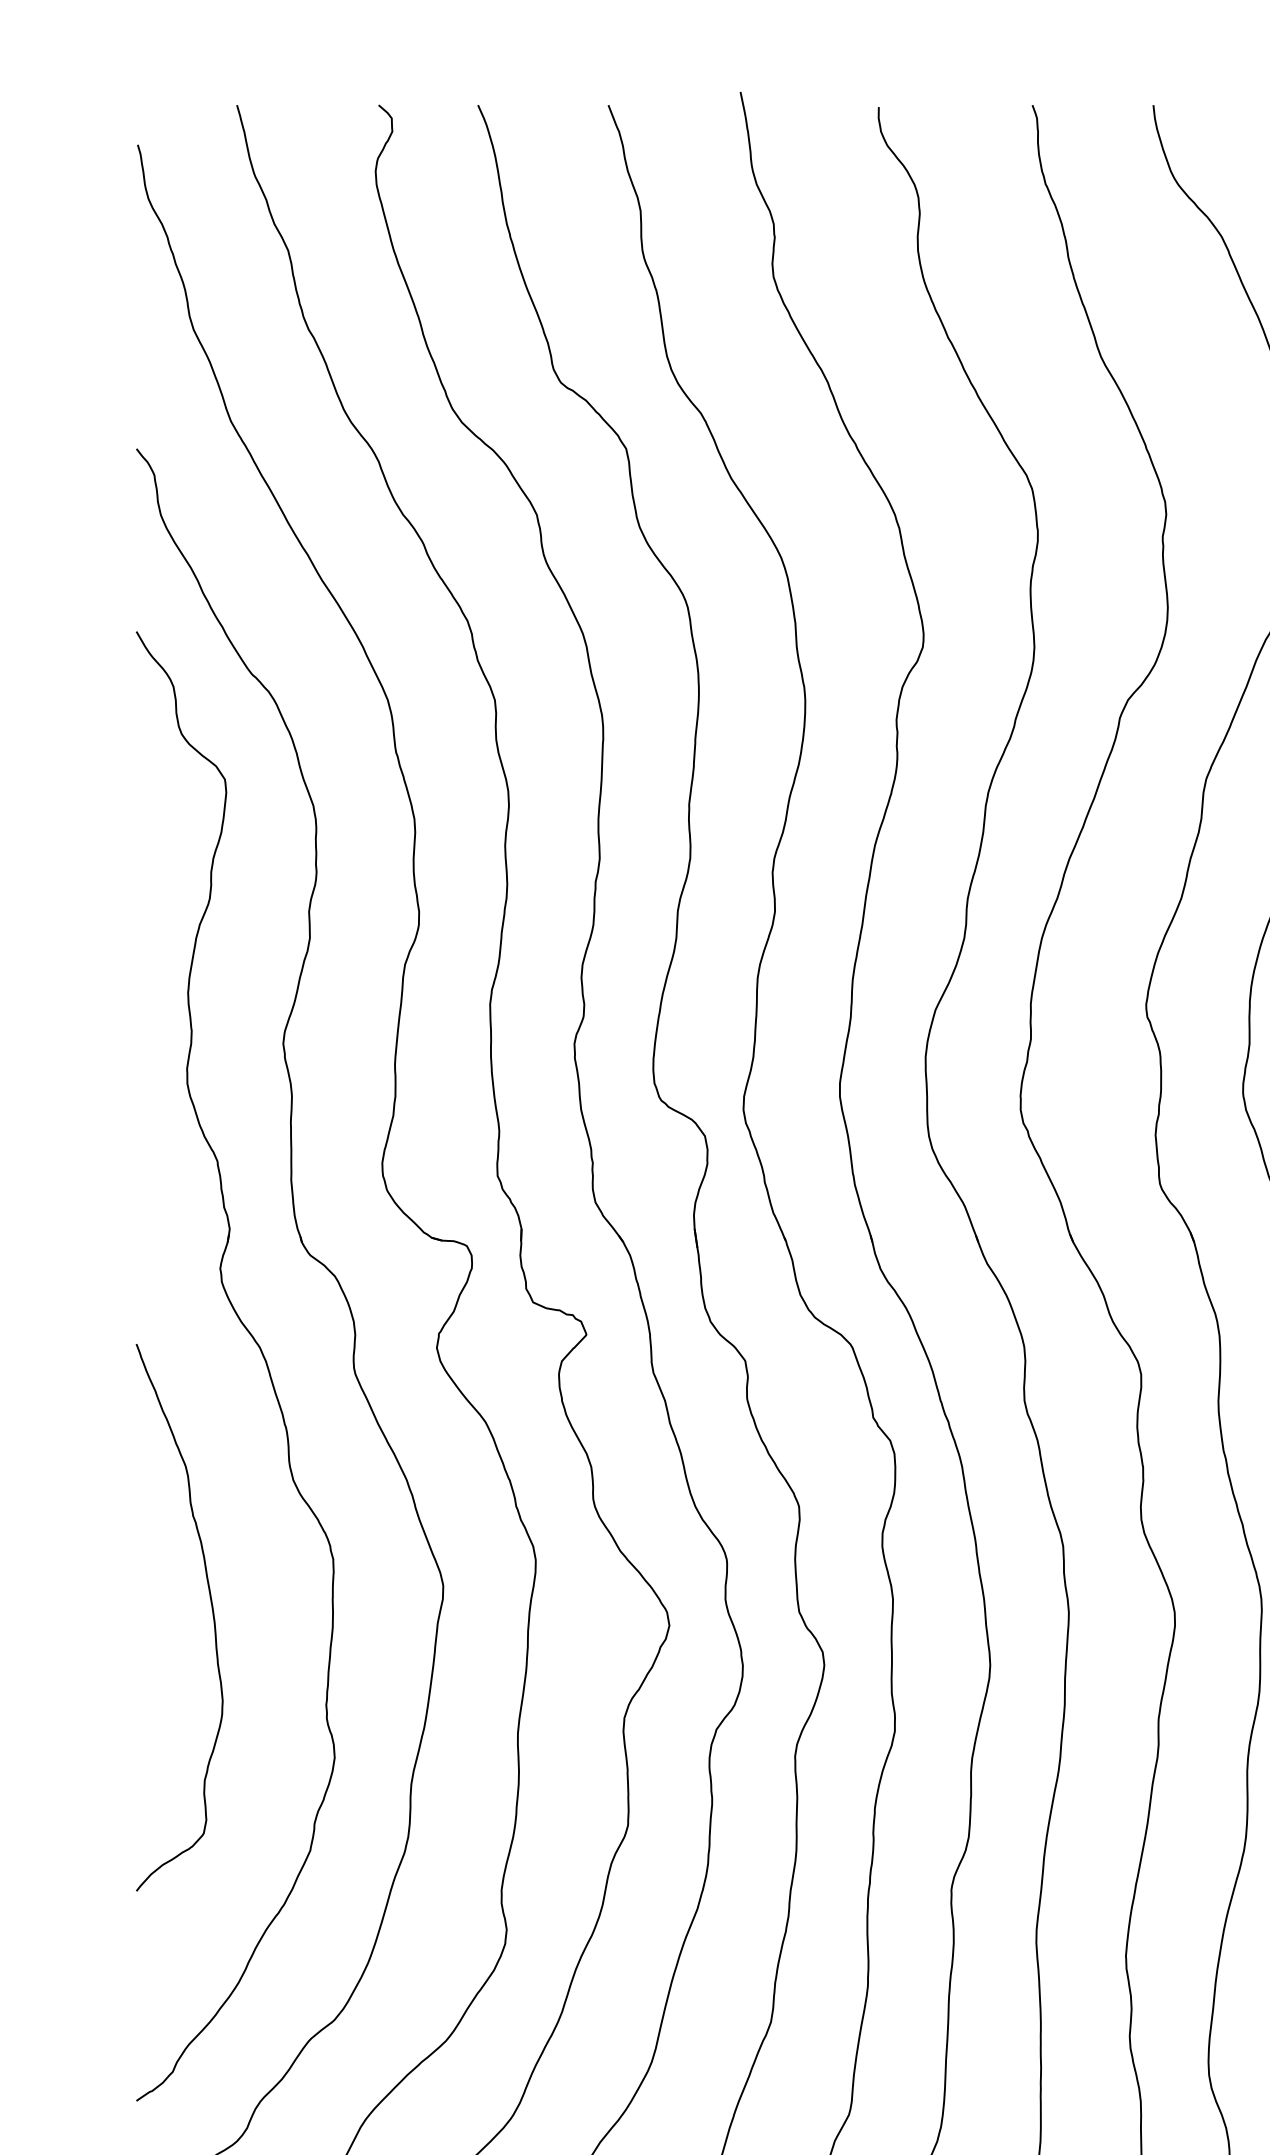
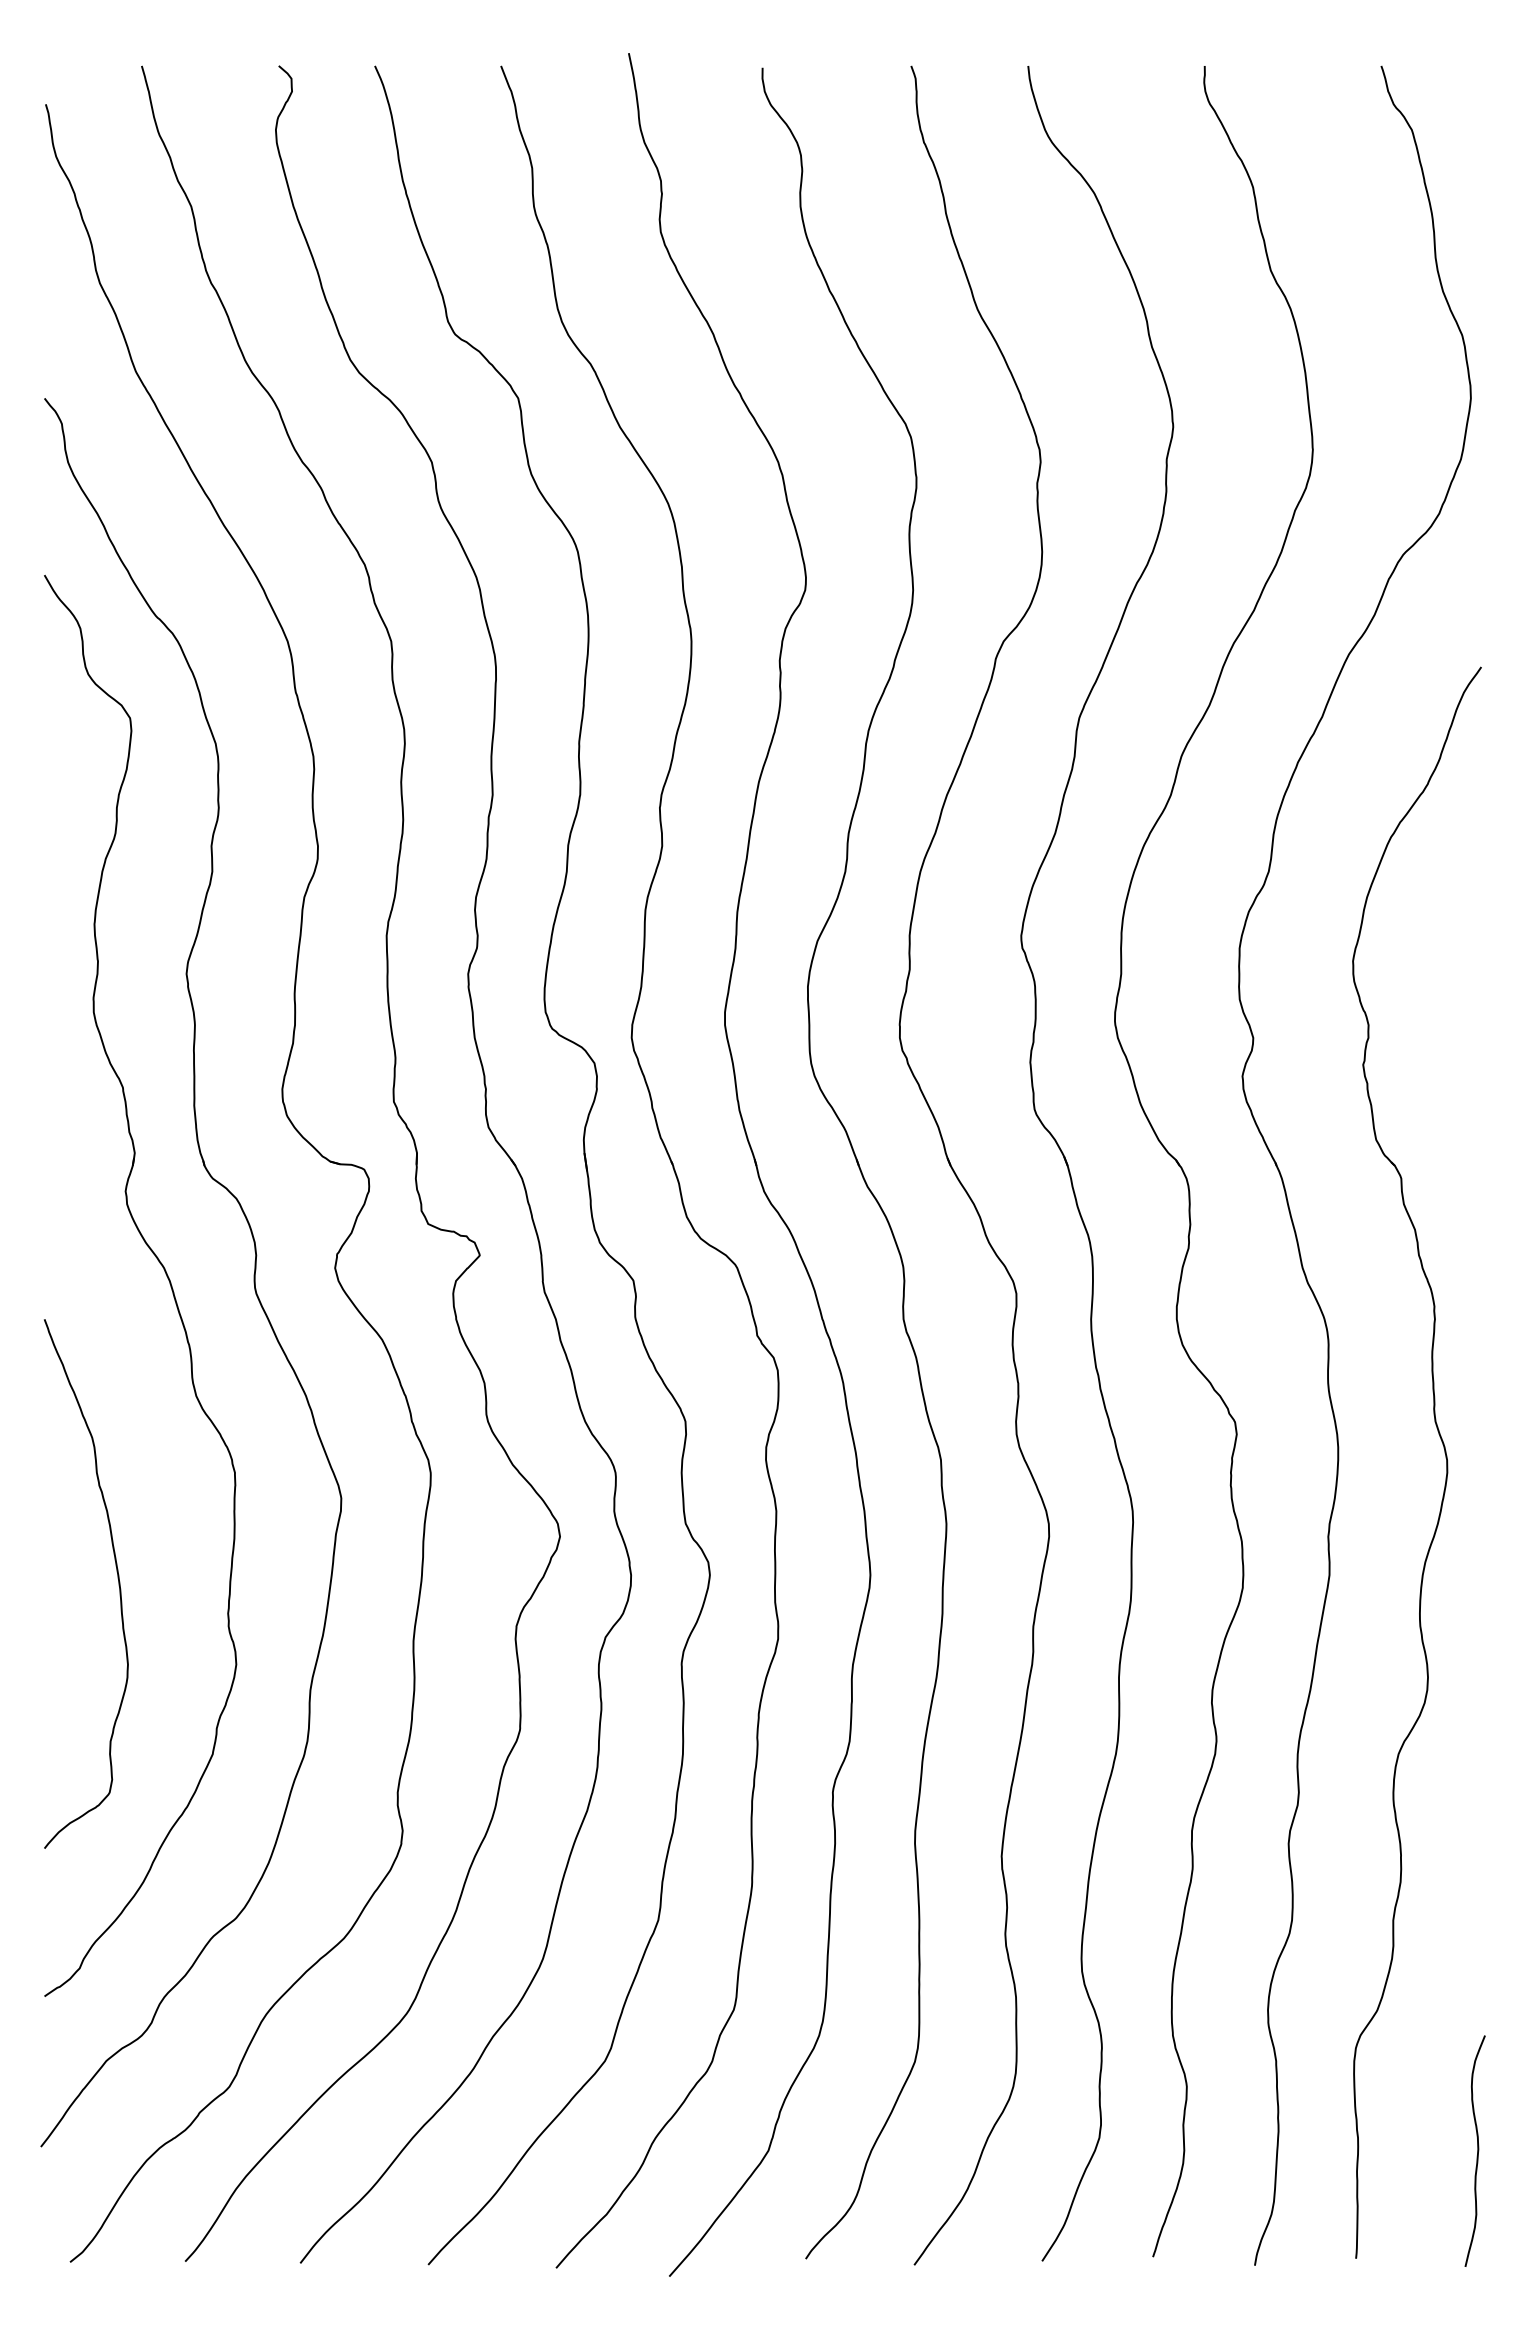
curve: (211, 1611) -> (117, 1578), moved

